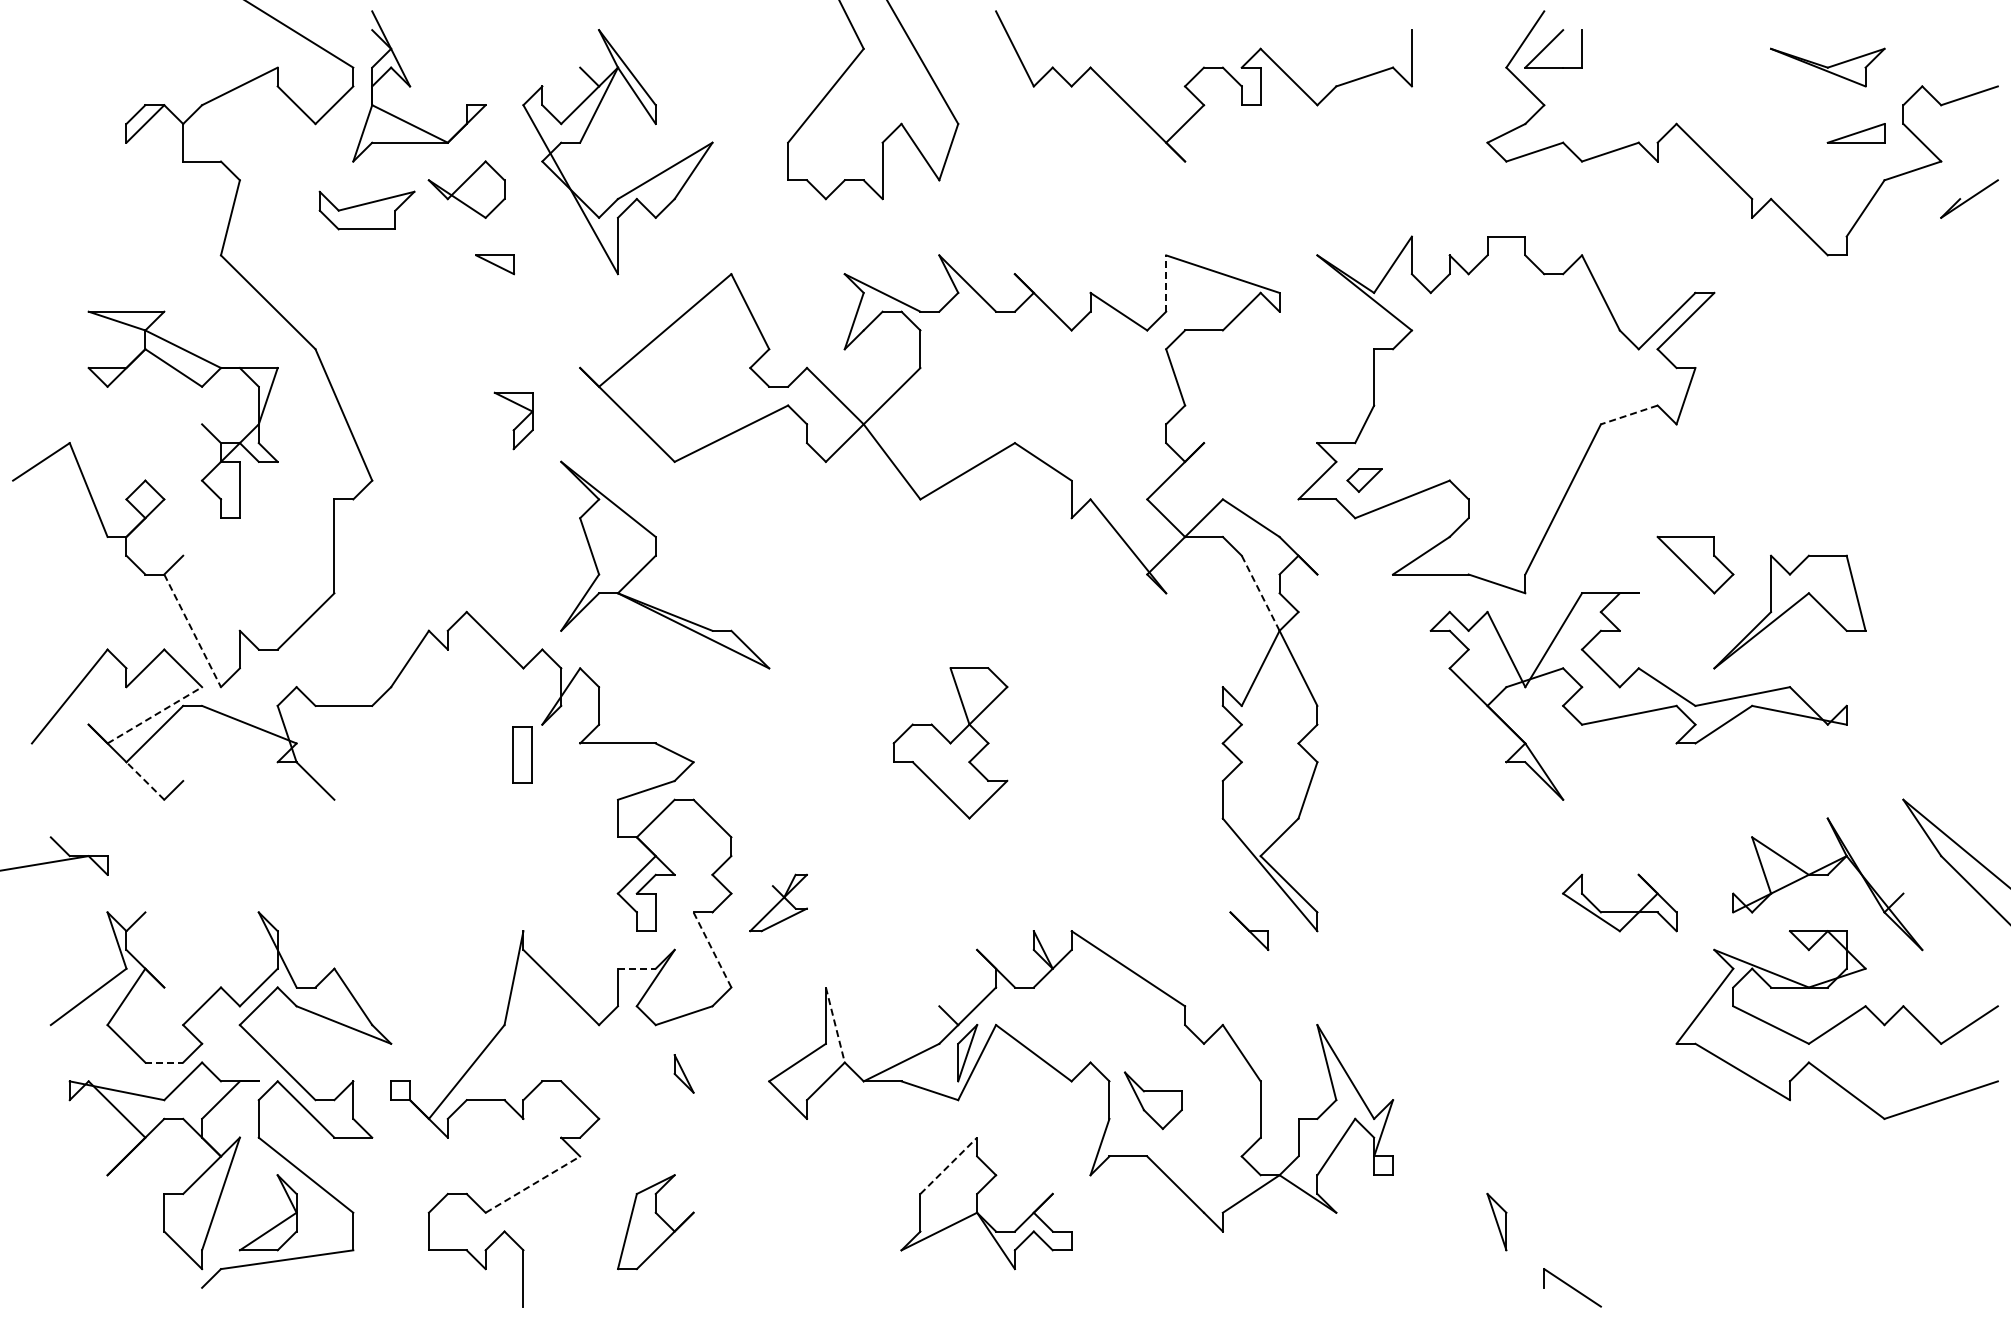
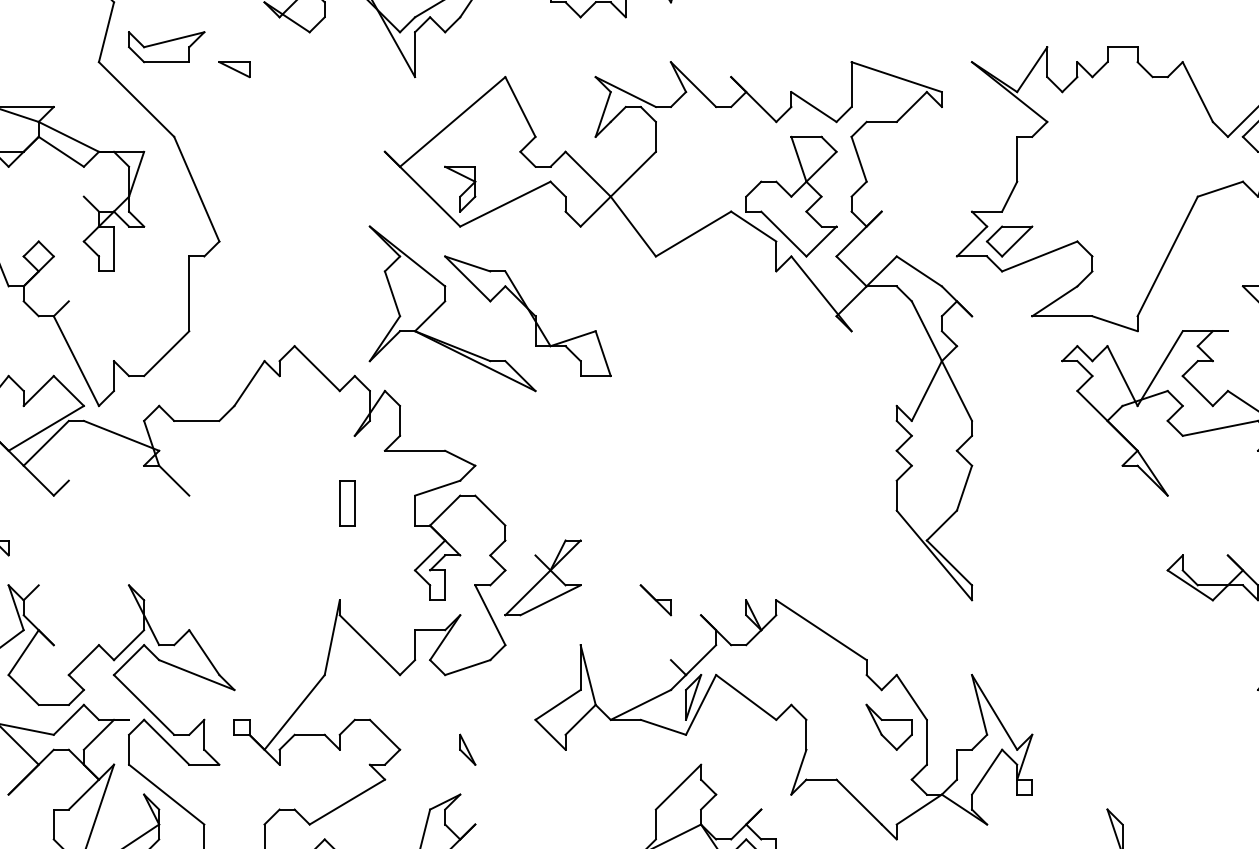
part: (366, 210) -> (166, 47), moved
part: (494, 264) -> (233, 69), moved
line: (1166, 283) -> (851, 84), dashed -> solid
line: (1629, 414) -> (1220, 188), dashed -> solid
part: (518, 424) -> (464, 192), moved
part: (1364, 480) -> (1009, 241), size x1.67
part: (759, 574) -> (527, 316), added
line: (1260, 592) -> (926, 330), dashed -> solid
line: (192, 631) -> (76, 361), dashed -> solid
line: (155, 715) -> (46, 428), dashed -> solid
part: (950, 743) -> (791, 196), moved
part: (522, 754) -> (347, 502), moved
line: (145, 781) -> (38, 481), dashed -> solid
part: (778, 902) -> (542, 577), size x1.67
part: (1249, 930) -> (655, 599), moved
line: (712, 949) -> (490, 614), dashed -> solid
line: (636, 968) -> (429, 630), dashed -> solid
line: (835, 1025) -> (588, 675), dashed -> solid
line: (164, 1062) -> (53, 704), dashed -> solid
part: (683, 1073) -> (467, 749), moved
part: (1152, 1100) -> (888, 727), moved
line: (948, 1165) -> (678, 786), dashed -> solid
line: (533, 1184) -> (347, 802), dashed -> solid

